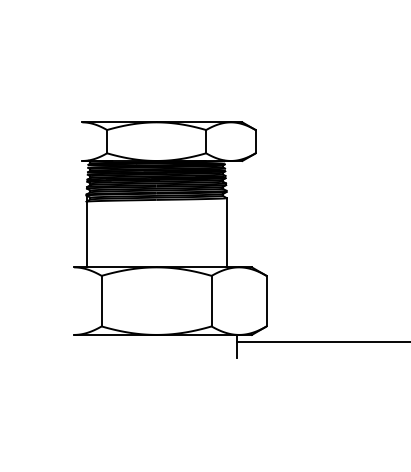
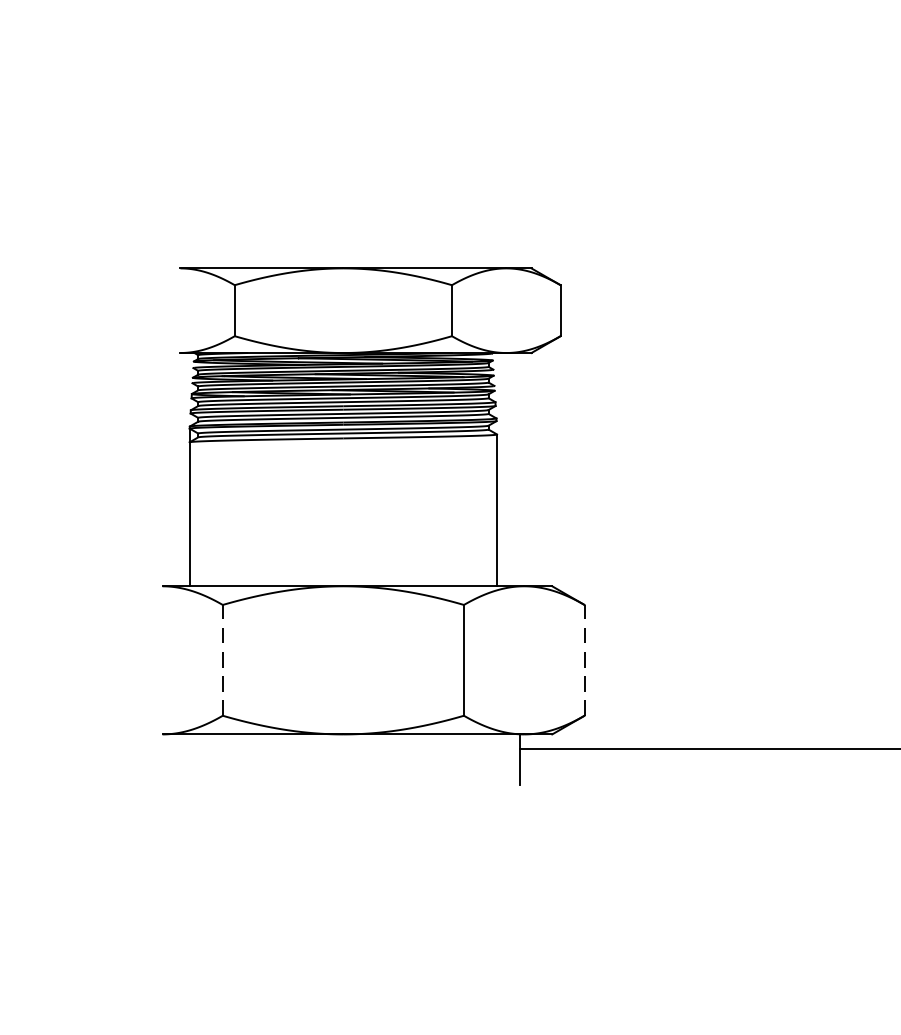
line: (101, 300) -> (222, 658), solid -> dashed
line: (266, 300) -> (584, 658), solid -> dashed

